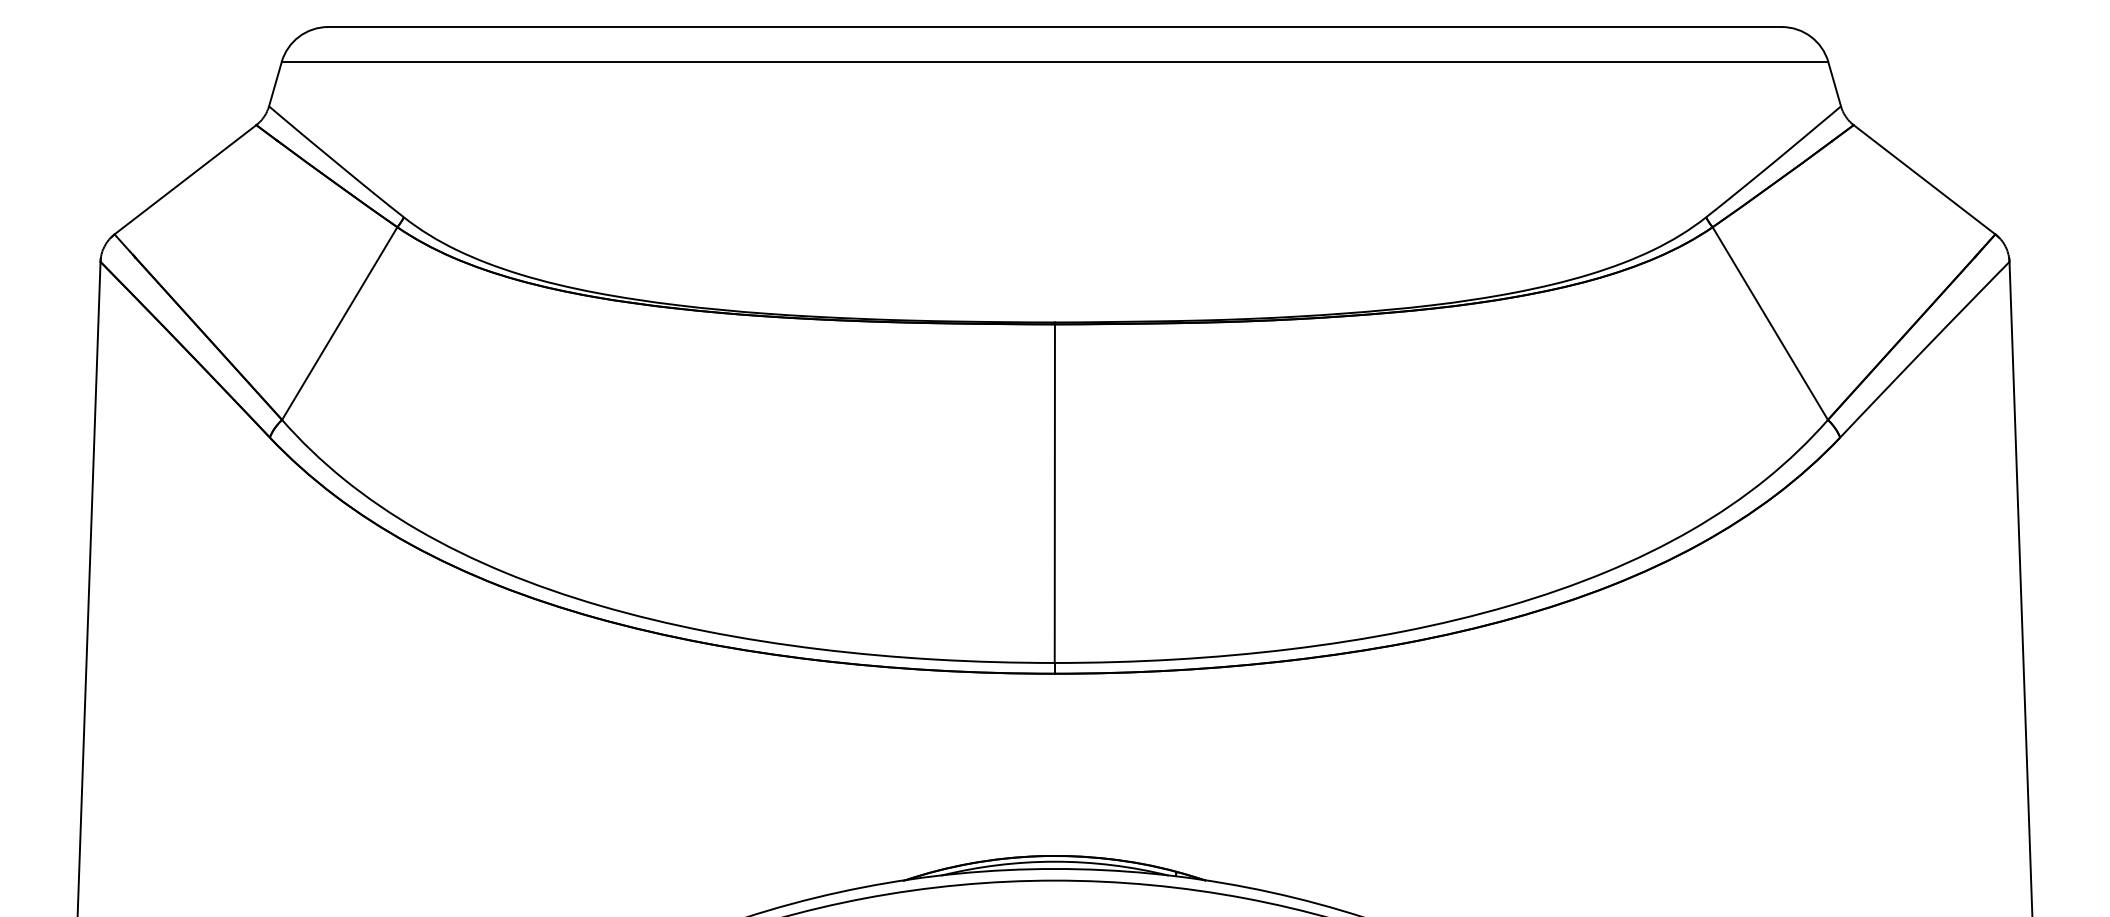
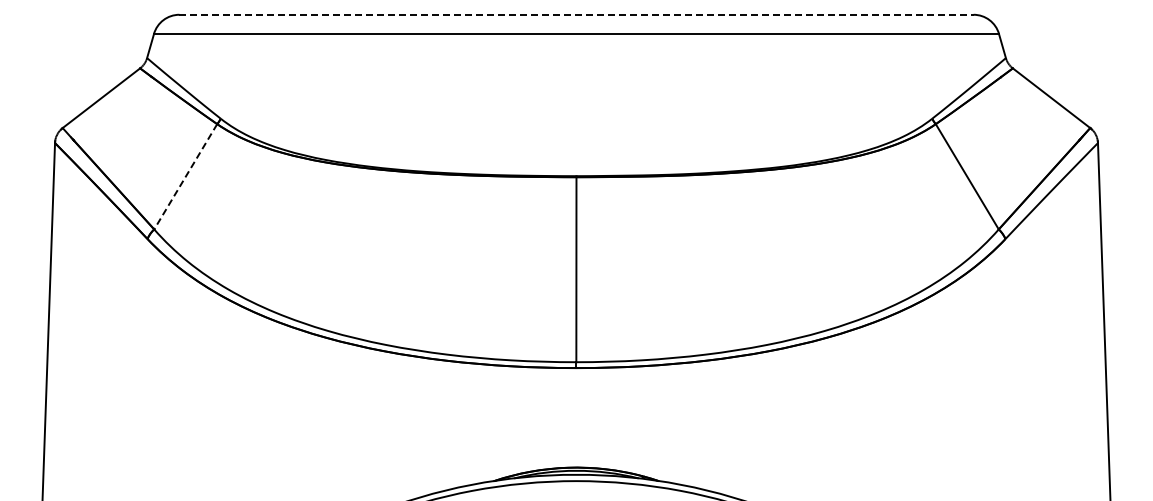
line: (1056, 26) -> (577, 14), solid -> dashed
line: (339, 324) -> (185, 177), solid -> dashed

